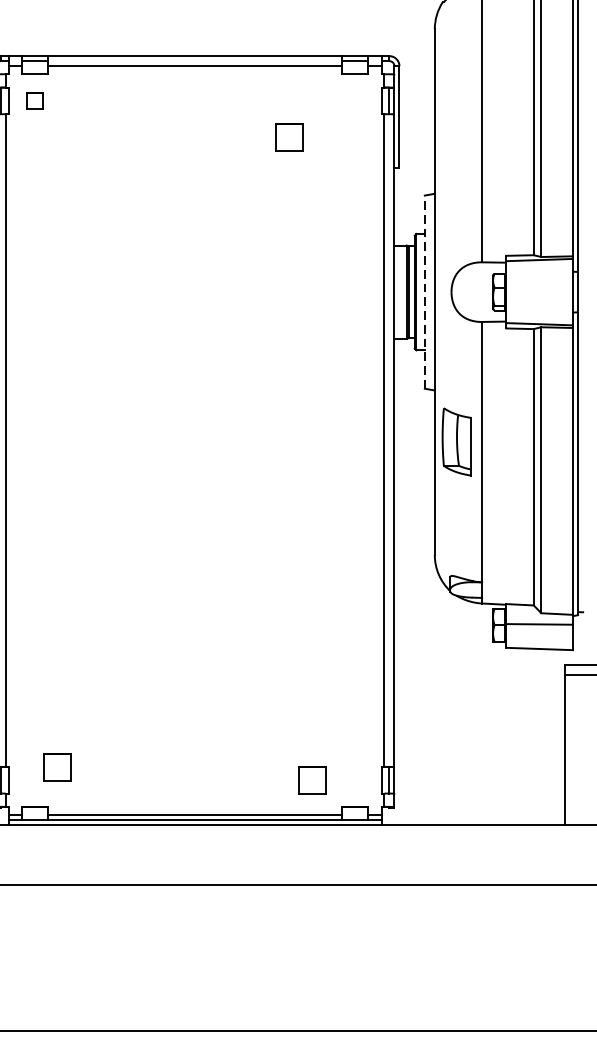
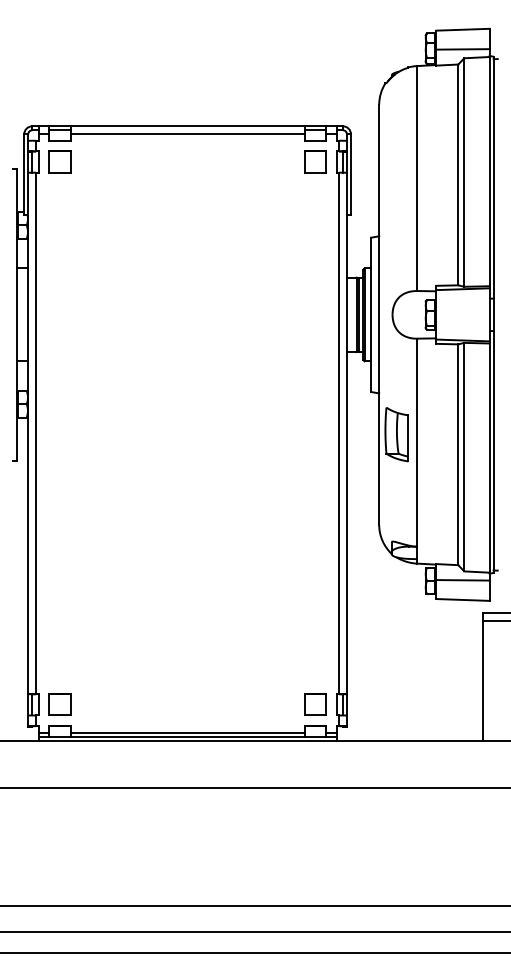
part: (34, 100) -> (59, 161), size x1.67
part: (290, 136) -> (315, 161), moved
line: (425, 291) -> (371, 314), dashed -> solid
part: (57, 767) -> (59, 704), moved
part: (312, 779) -> (315, 704), moved

